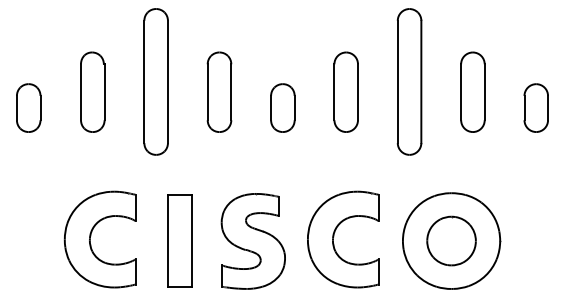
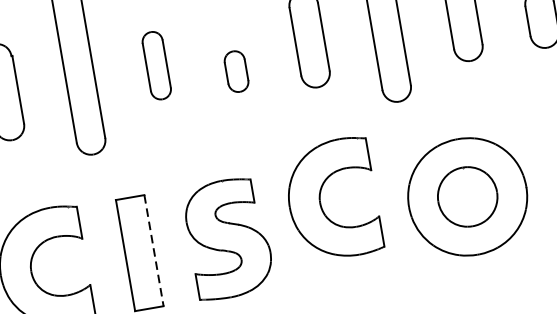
part: (219, 91) -> (156, 64), size x0.7
part: (282, 107) -> (235, 71), size x0.7
part: (334, 236) -> (321, 197), moved
line: (191, 241) -> (154, 251), solid -> dashed

